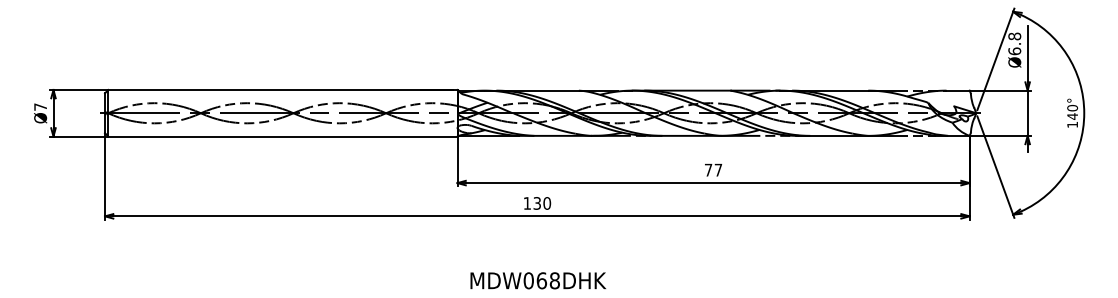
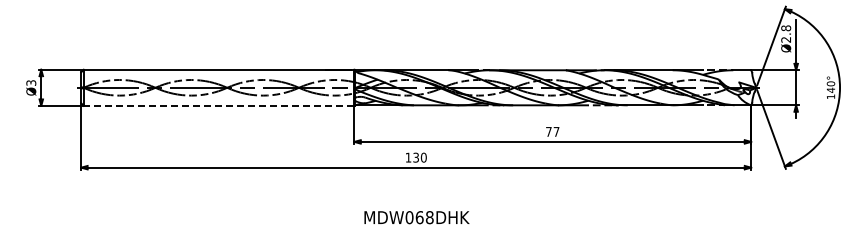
text: (1015, 50) -> (786, 39), Ø6.8 -> Ø2.8
text: (40, 106) -> (31, 82), Ø7 -> Ø3
line: (282, 136) -> (218, 105), solid -> dashed

